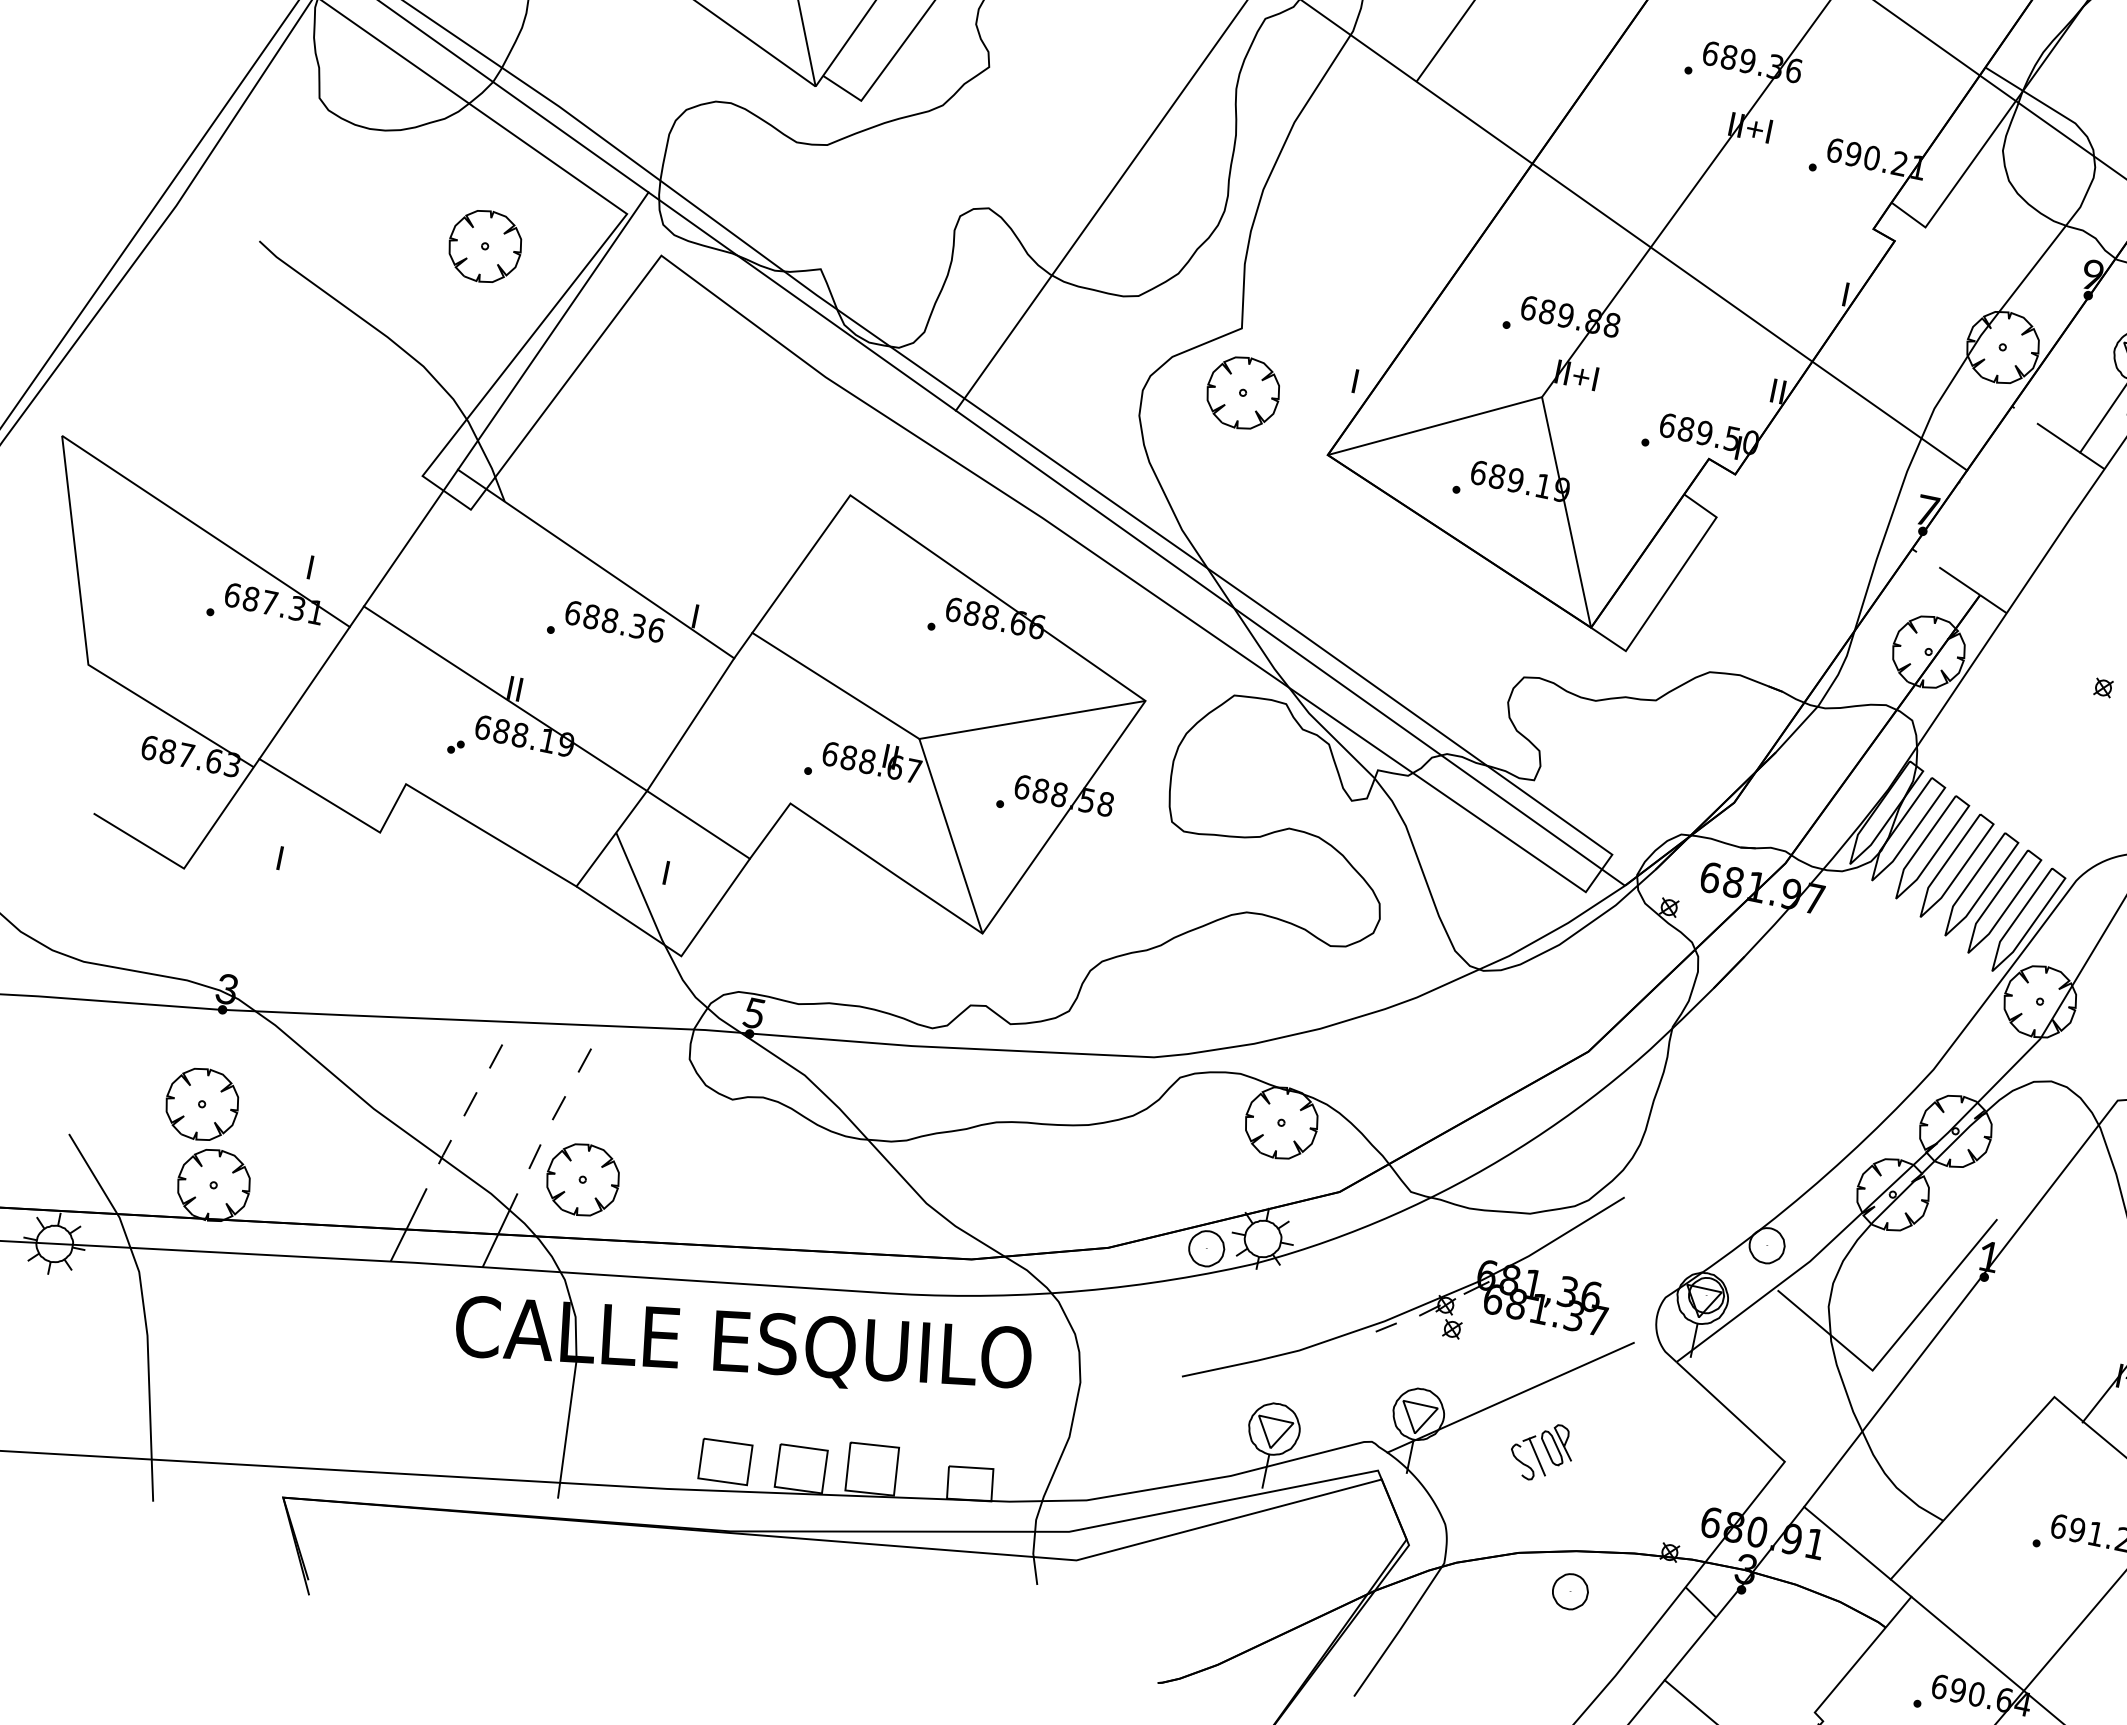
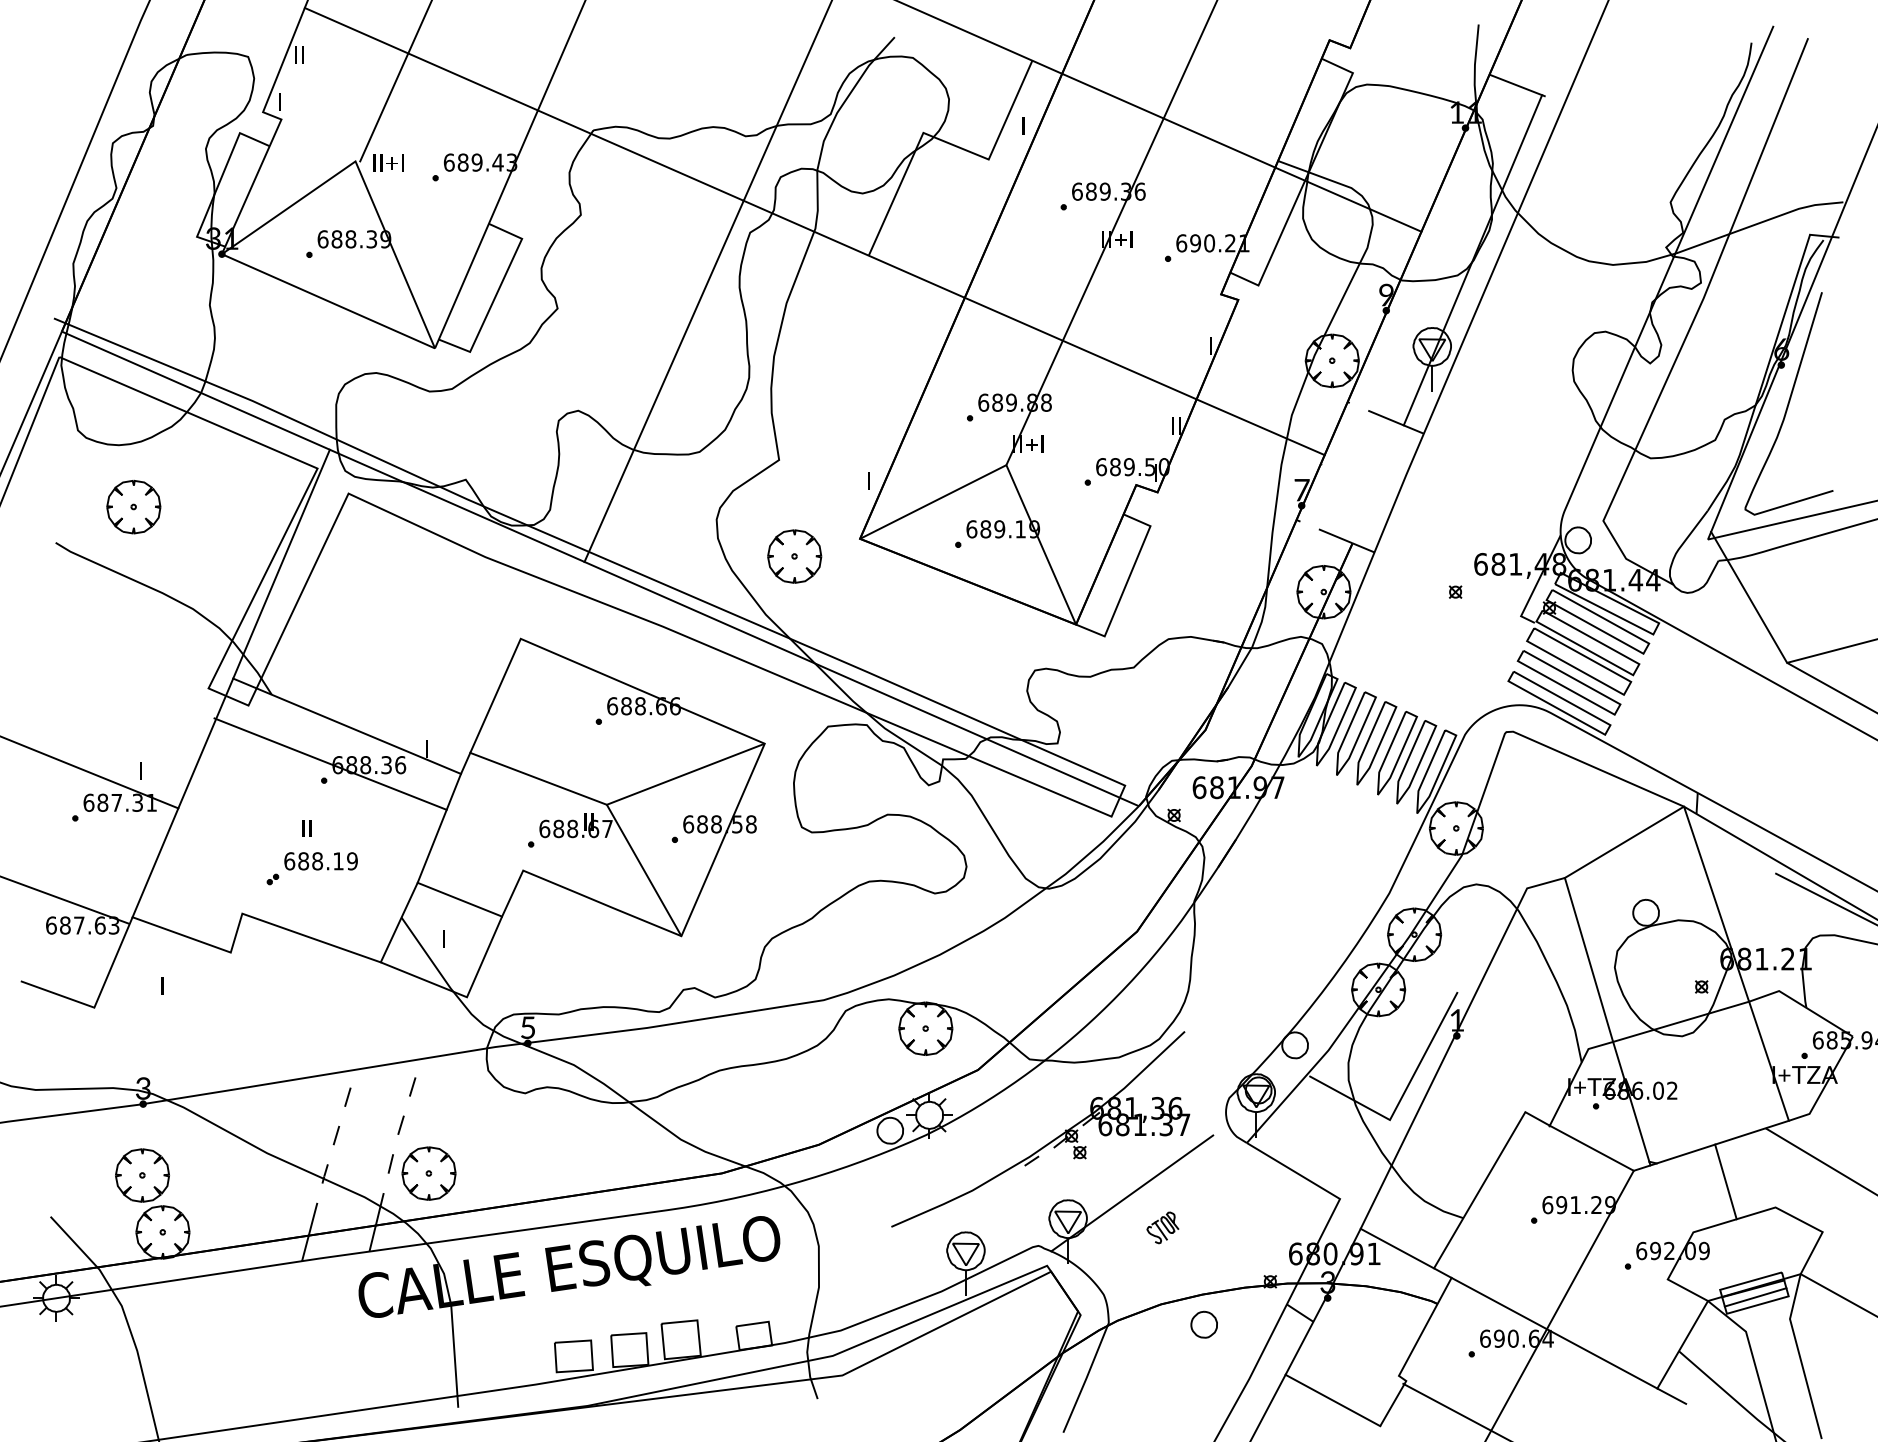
part: (484, 245) -> (133, 506), moved
part: (1242, 392) -> (794, 556), moved
line: (505, 697) -> (330, 763), moved
part: (1541, 1451) -> (1162, 1227), size x0.7

